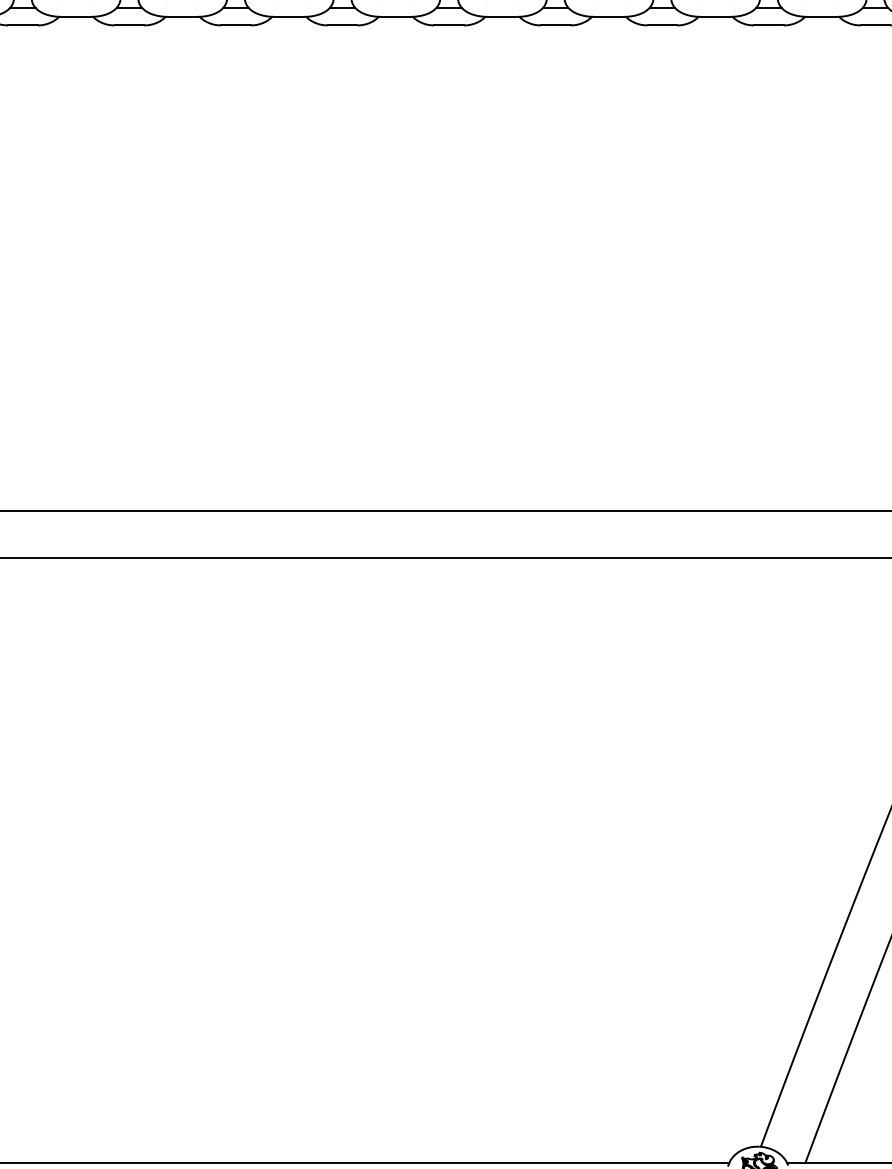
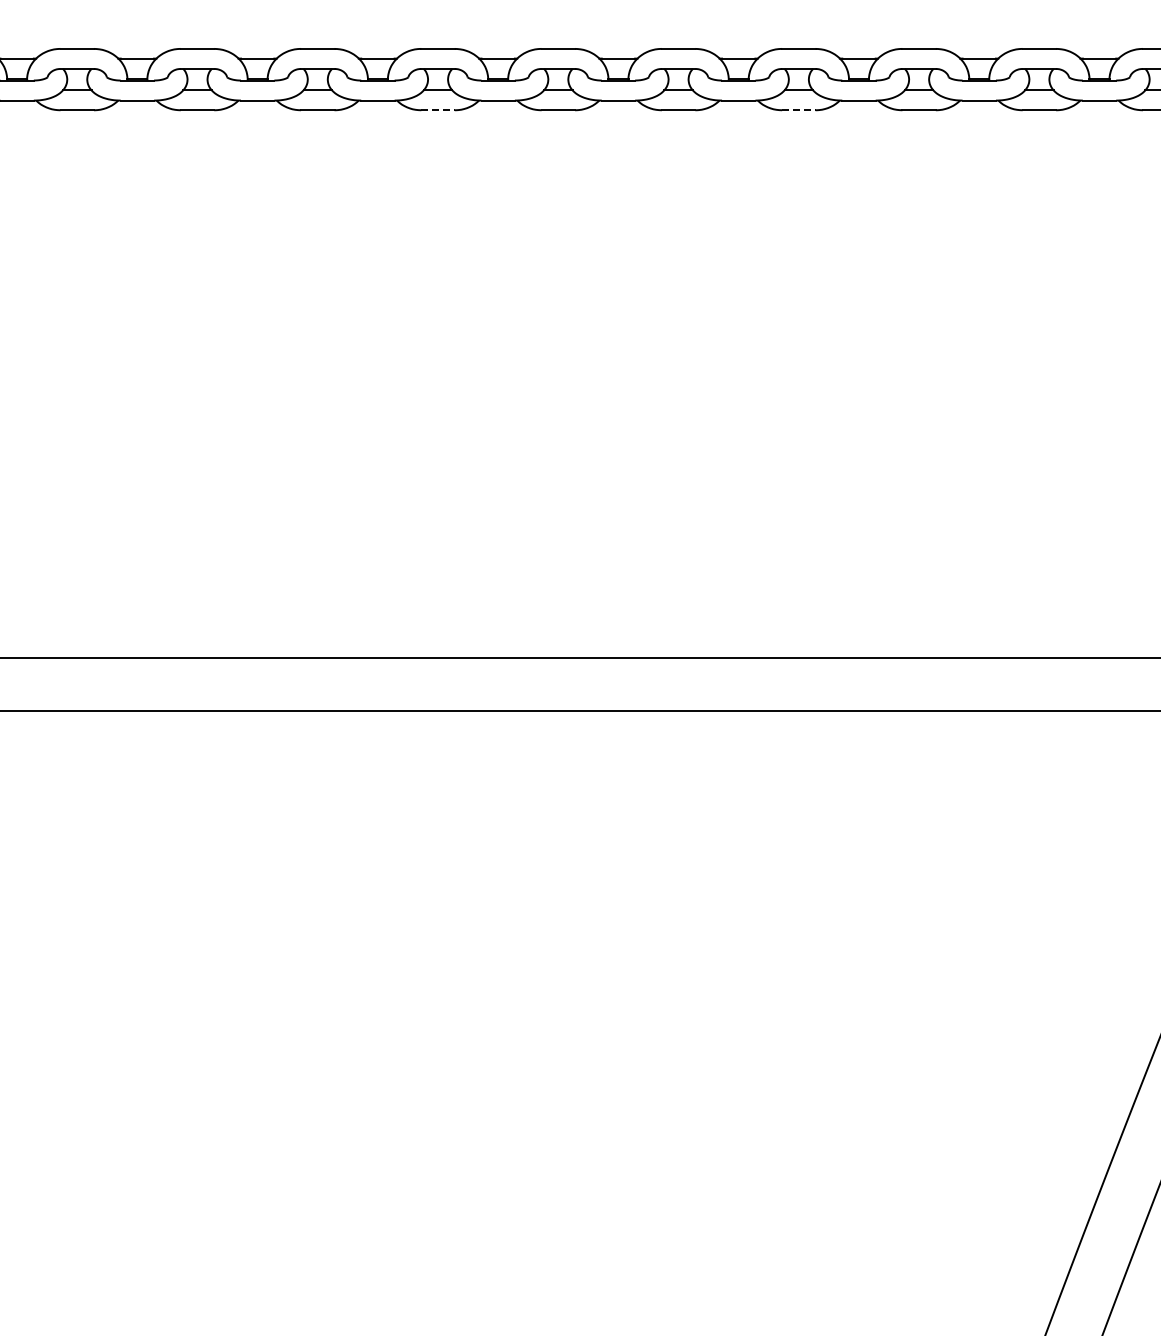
line: (236, 25) -> (438, 110), solid -> dashed
line: (555, 25) -> (798, 110), solid -> dashed

